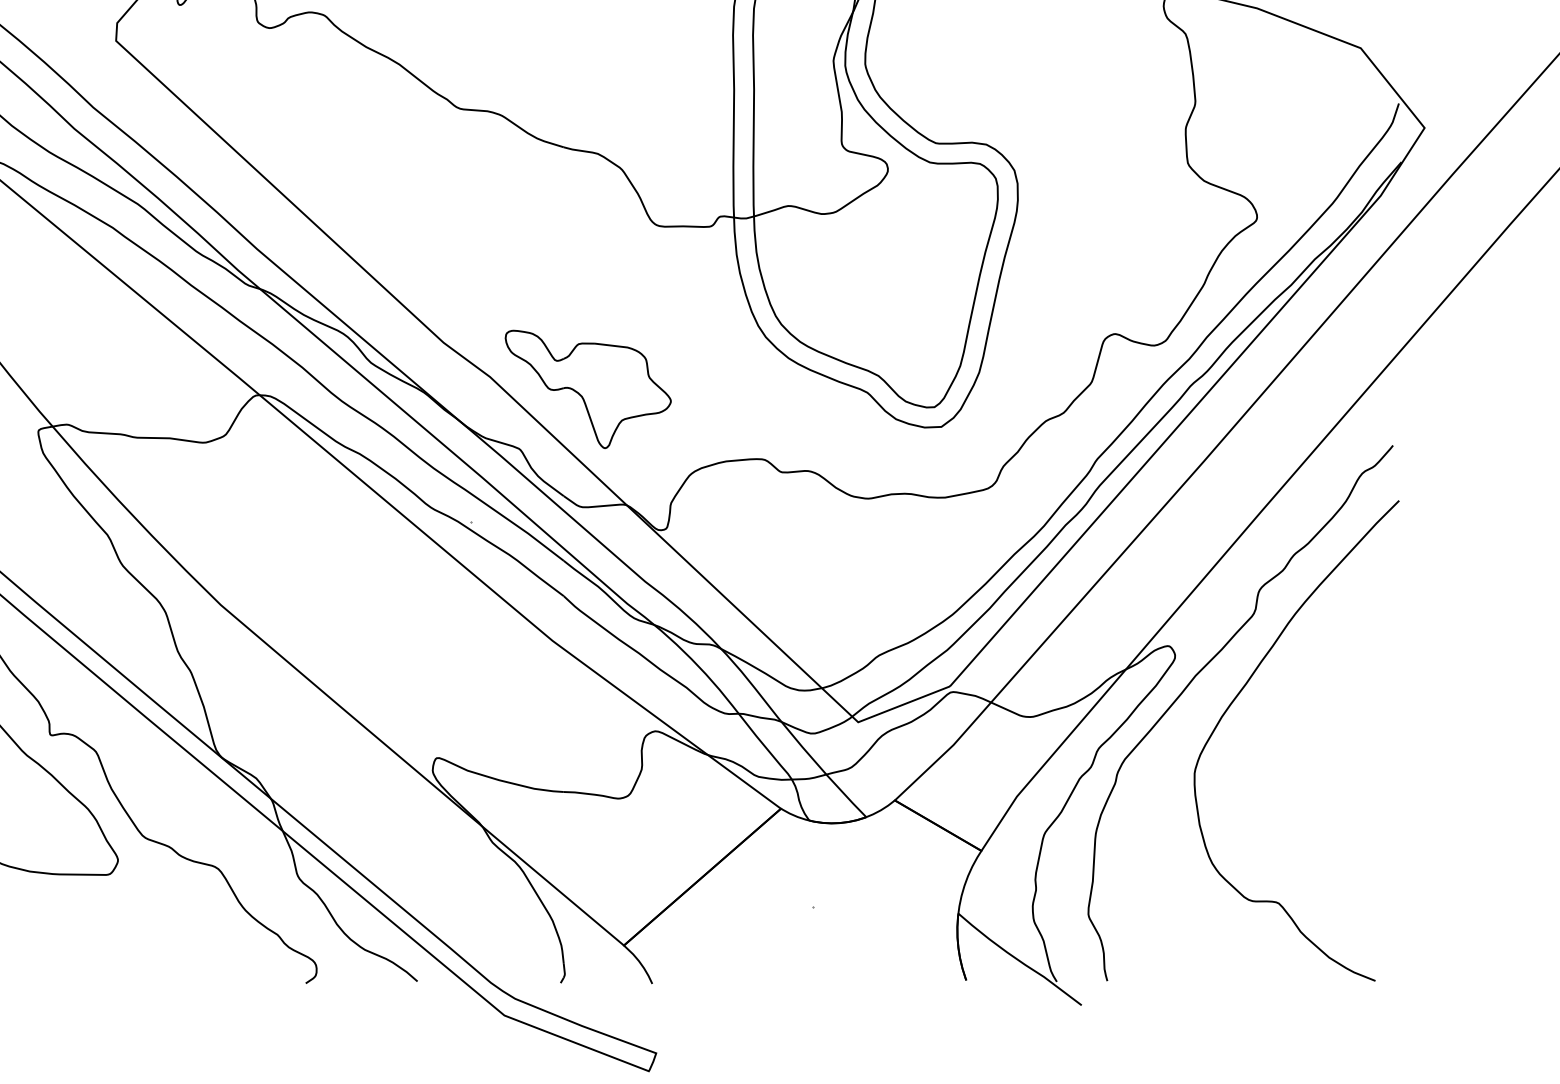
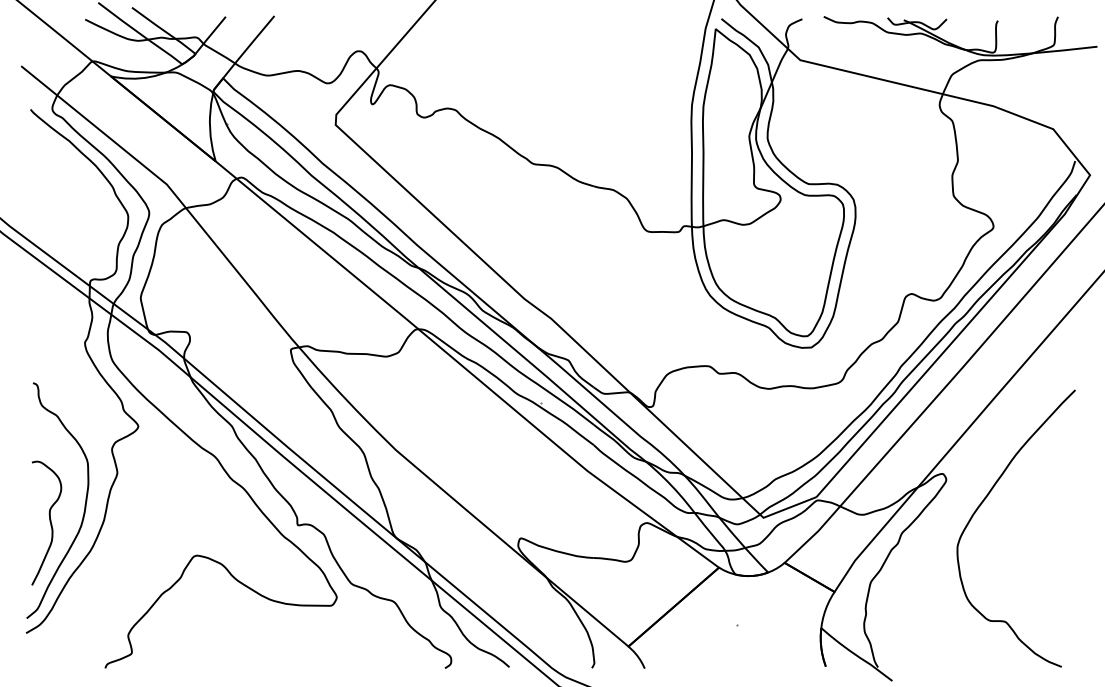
part: (587, 388) -> (607, 325), removed
curve: (1196, 678) -> (958, 492), removed

